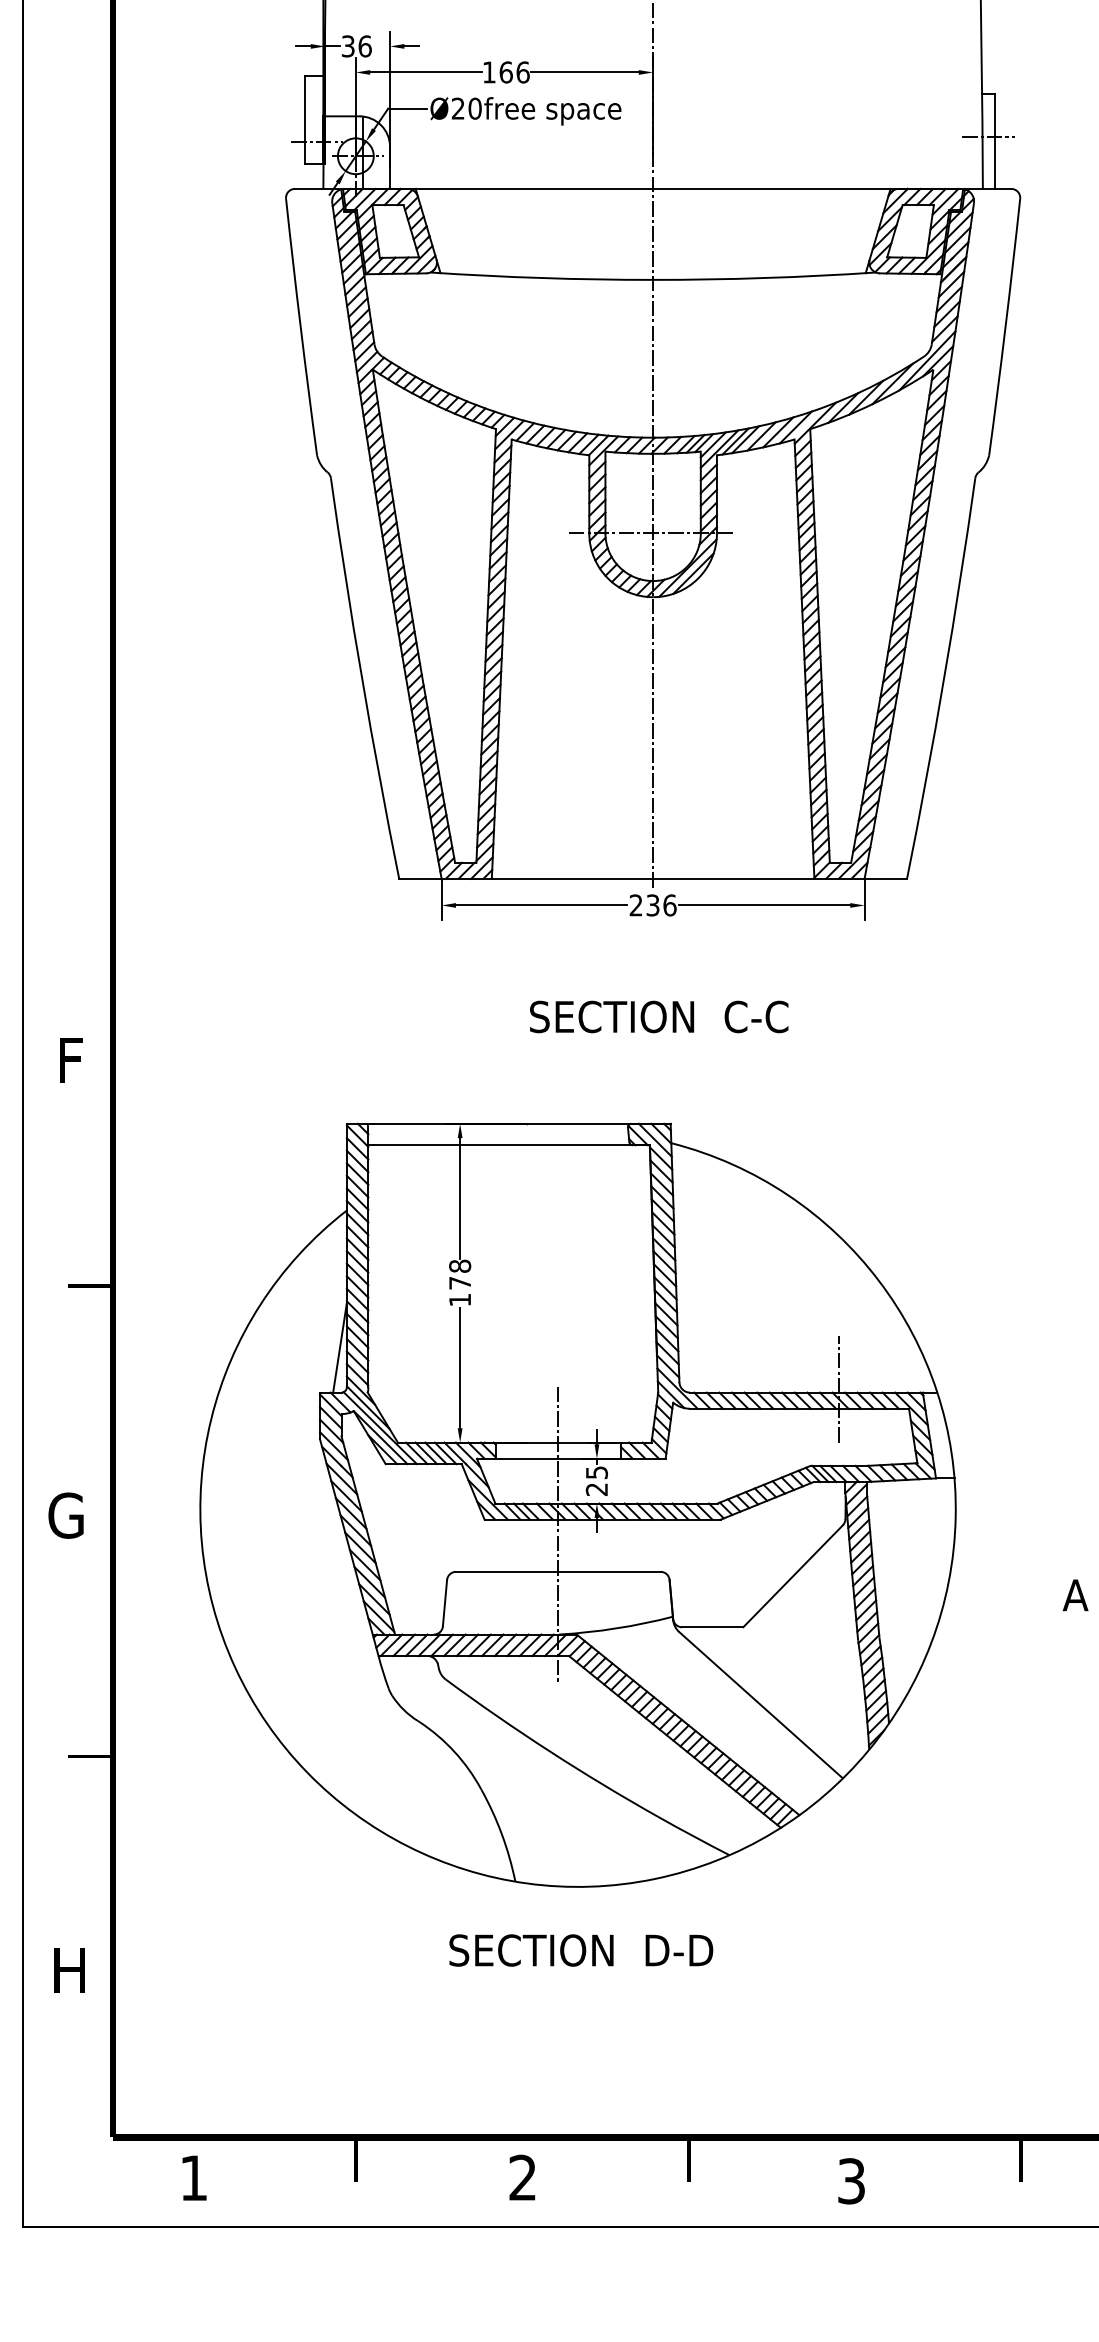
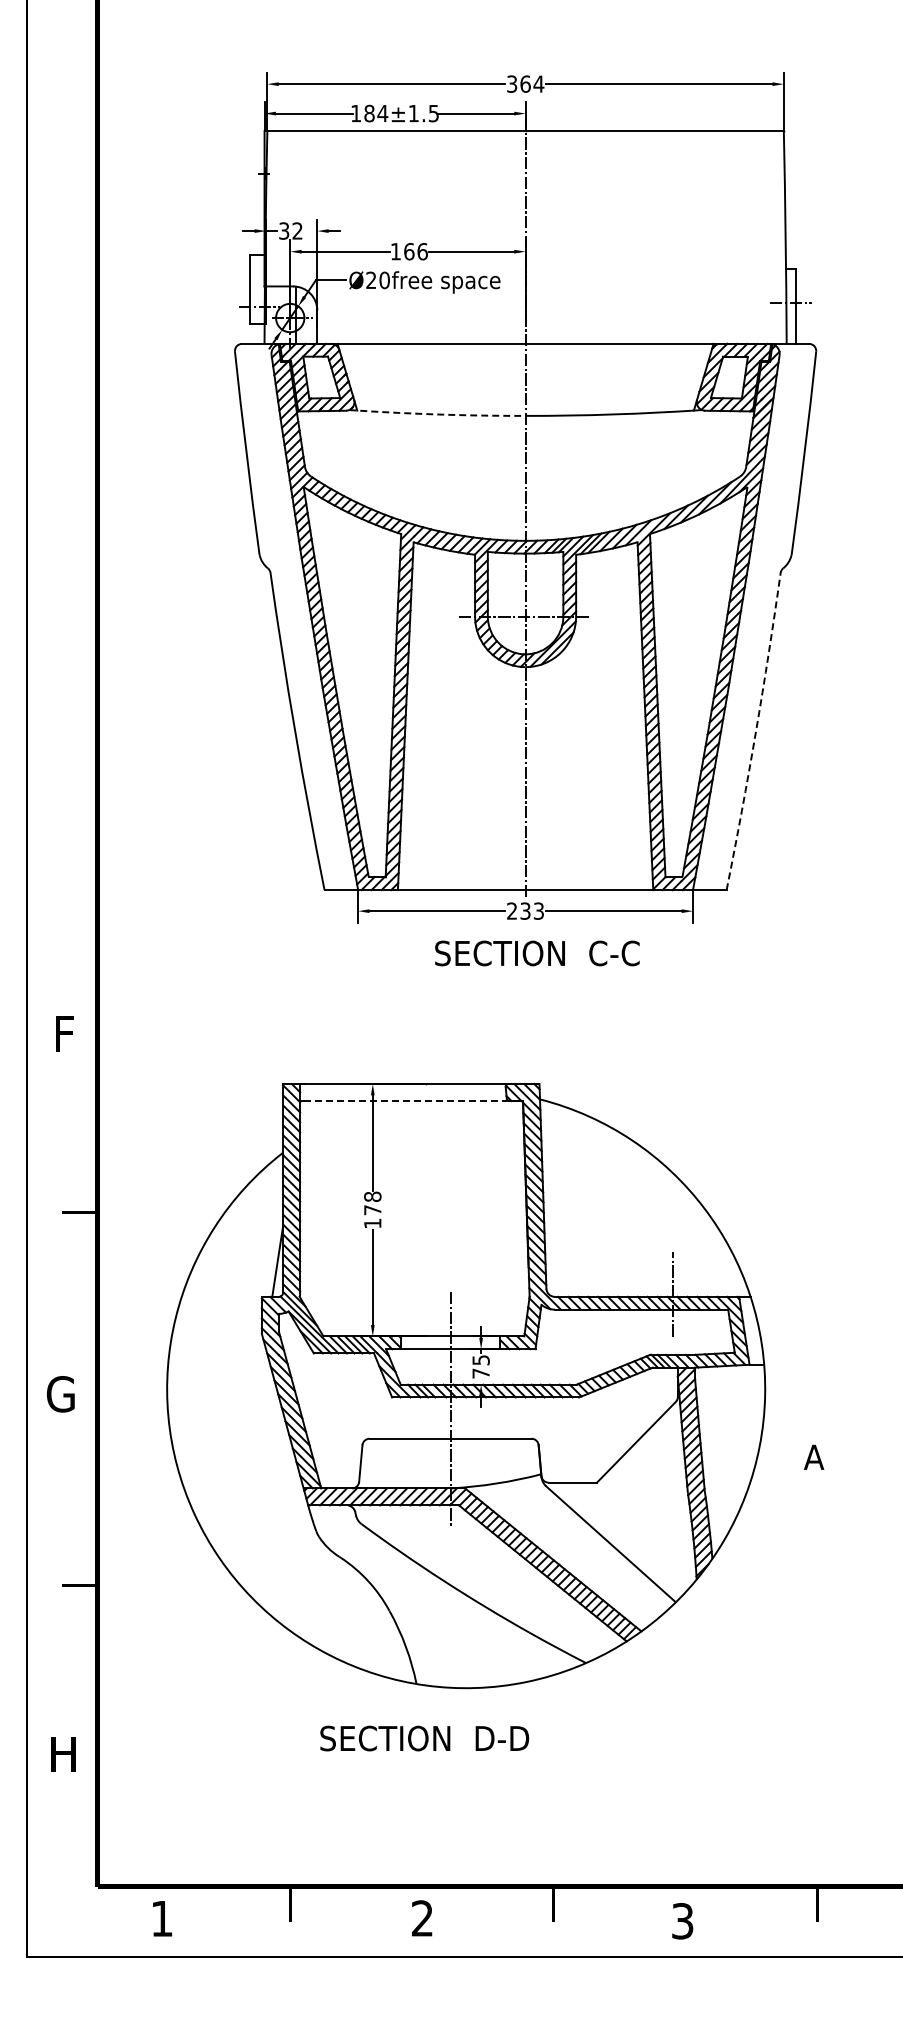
text: (365, 45) -> (297, 230), 36 -> 32
arc: (541, 278) -> (437, 414), solid -> dashed
arc: (943, 678) -> (755, 731), solid -> dashed
text: (669, 904) -> (538, 910), 236 -> 233
text: (659, 1017) -> (537, 953), moved
line: (512, 1145) -> (414, 1101), solid -> dashed
text: (596, 1489) -> (480, 1373), 25 -> 75
text: (1076, 1594) -> (814, 1456), moved
text: (581, 1950) -> (424, 1738), moved

